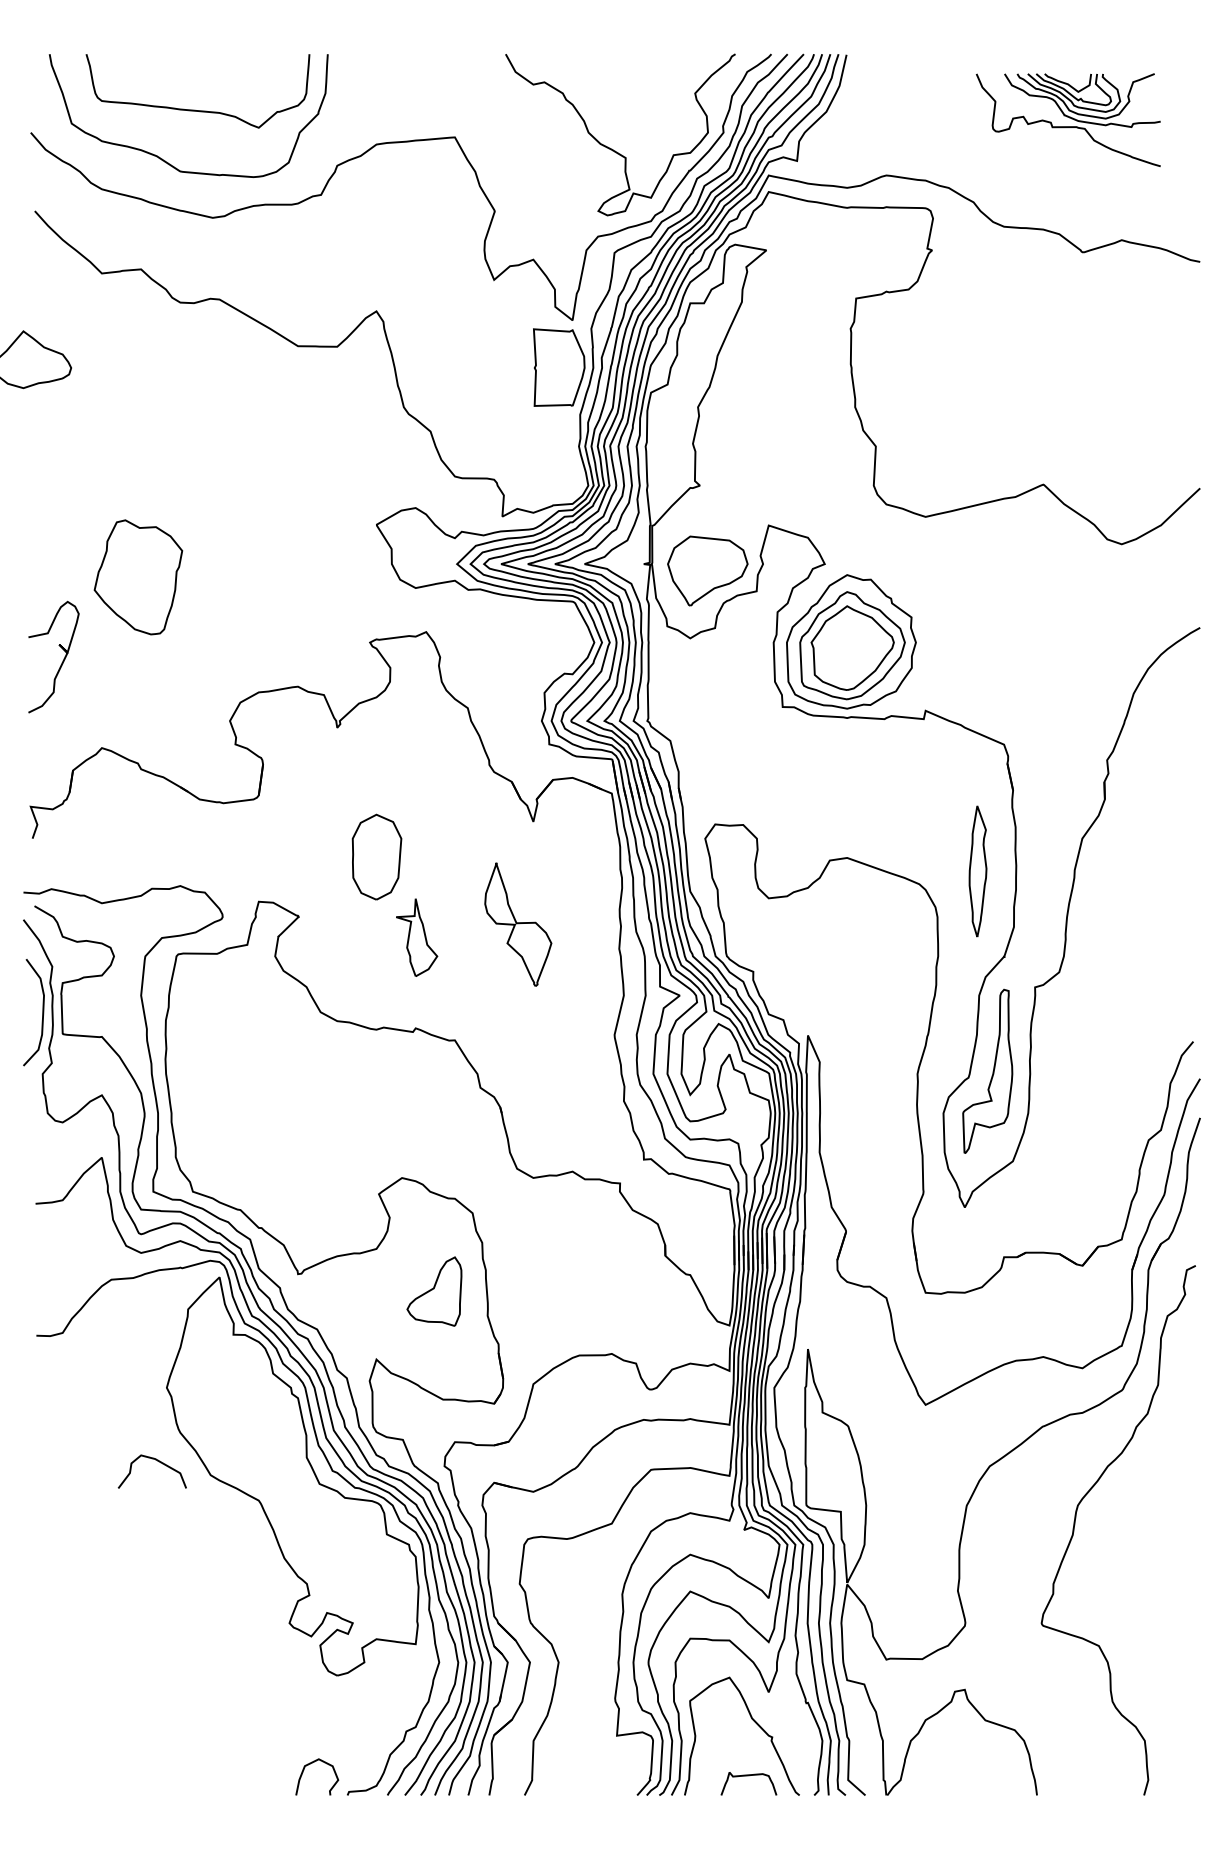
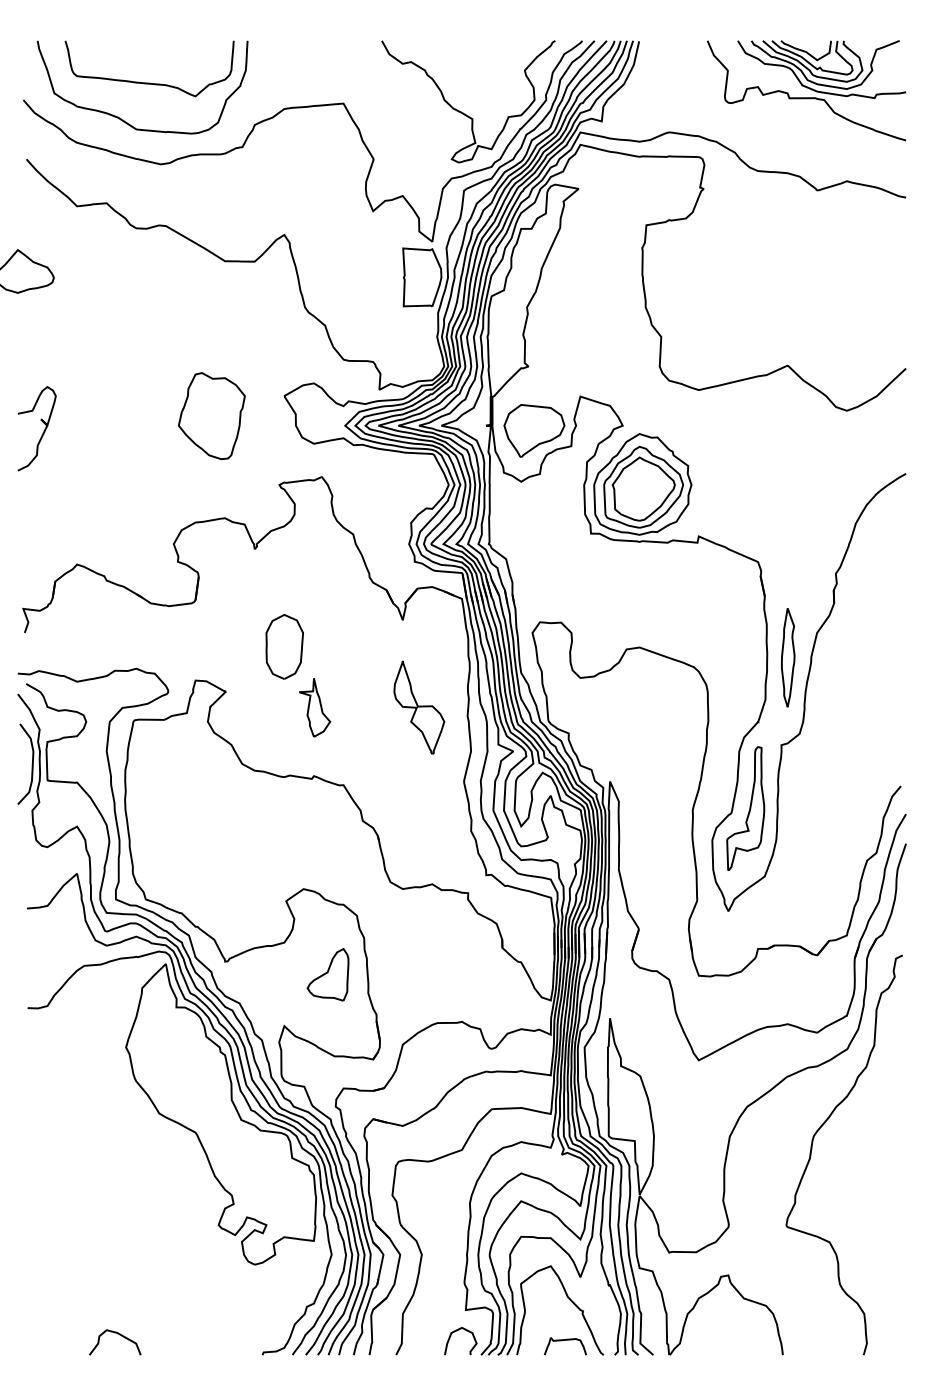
part: (1068, 119) -> (806, 90), size x1.43
part: (138, 577) -> (211, 416), moved
curve: (62, 660) -> (43, 431), moved
part: (977, 871) -> (787, 657), moved
part: (518, 924) -> (419, 707), moved
curve: (157, 1461) -> (119, 1334), moved
curve: (310, 1764) -> (455, 1331), moved

